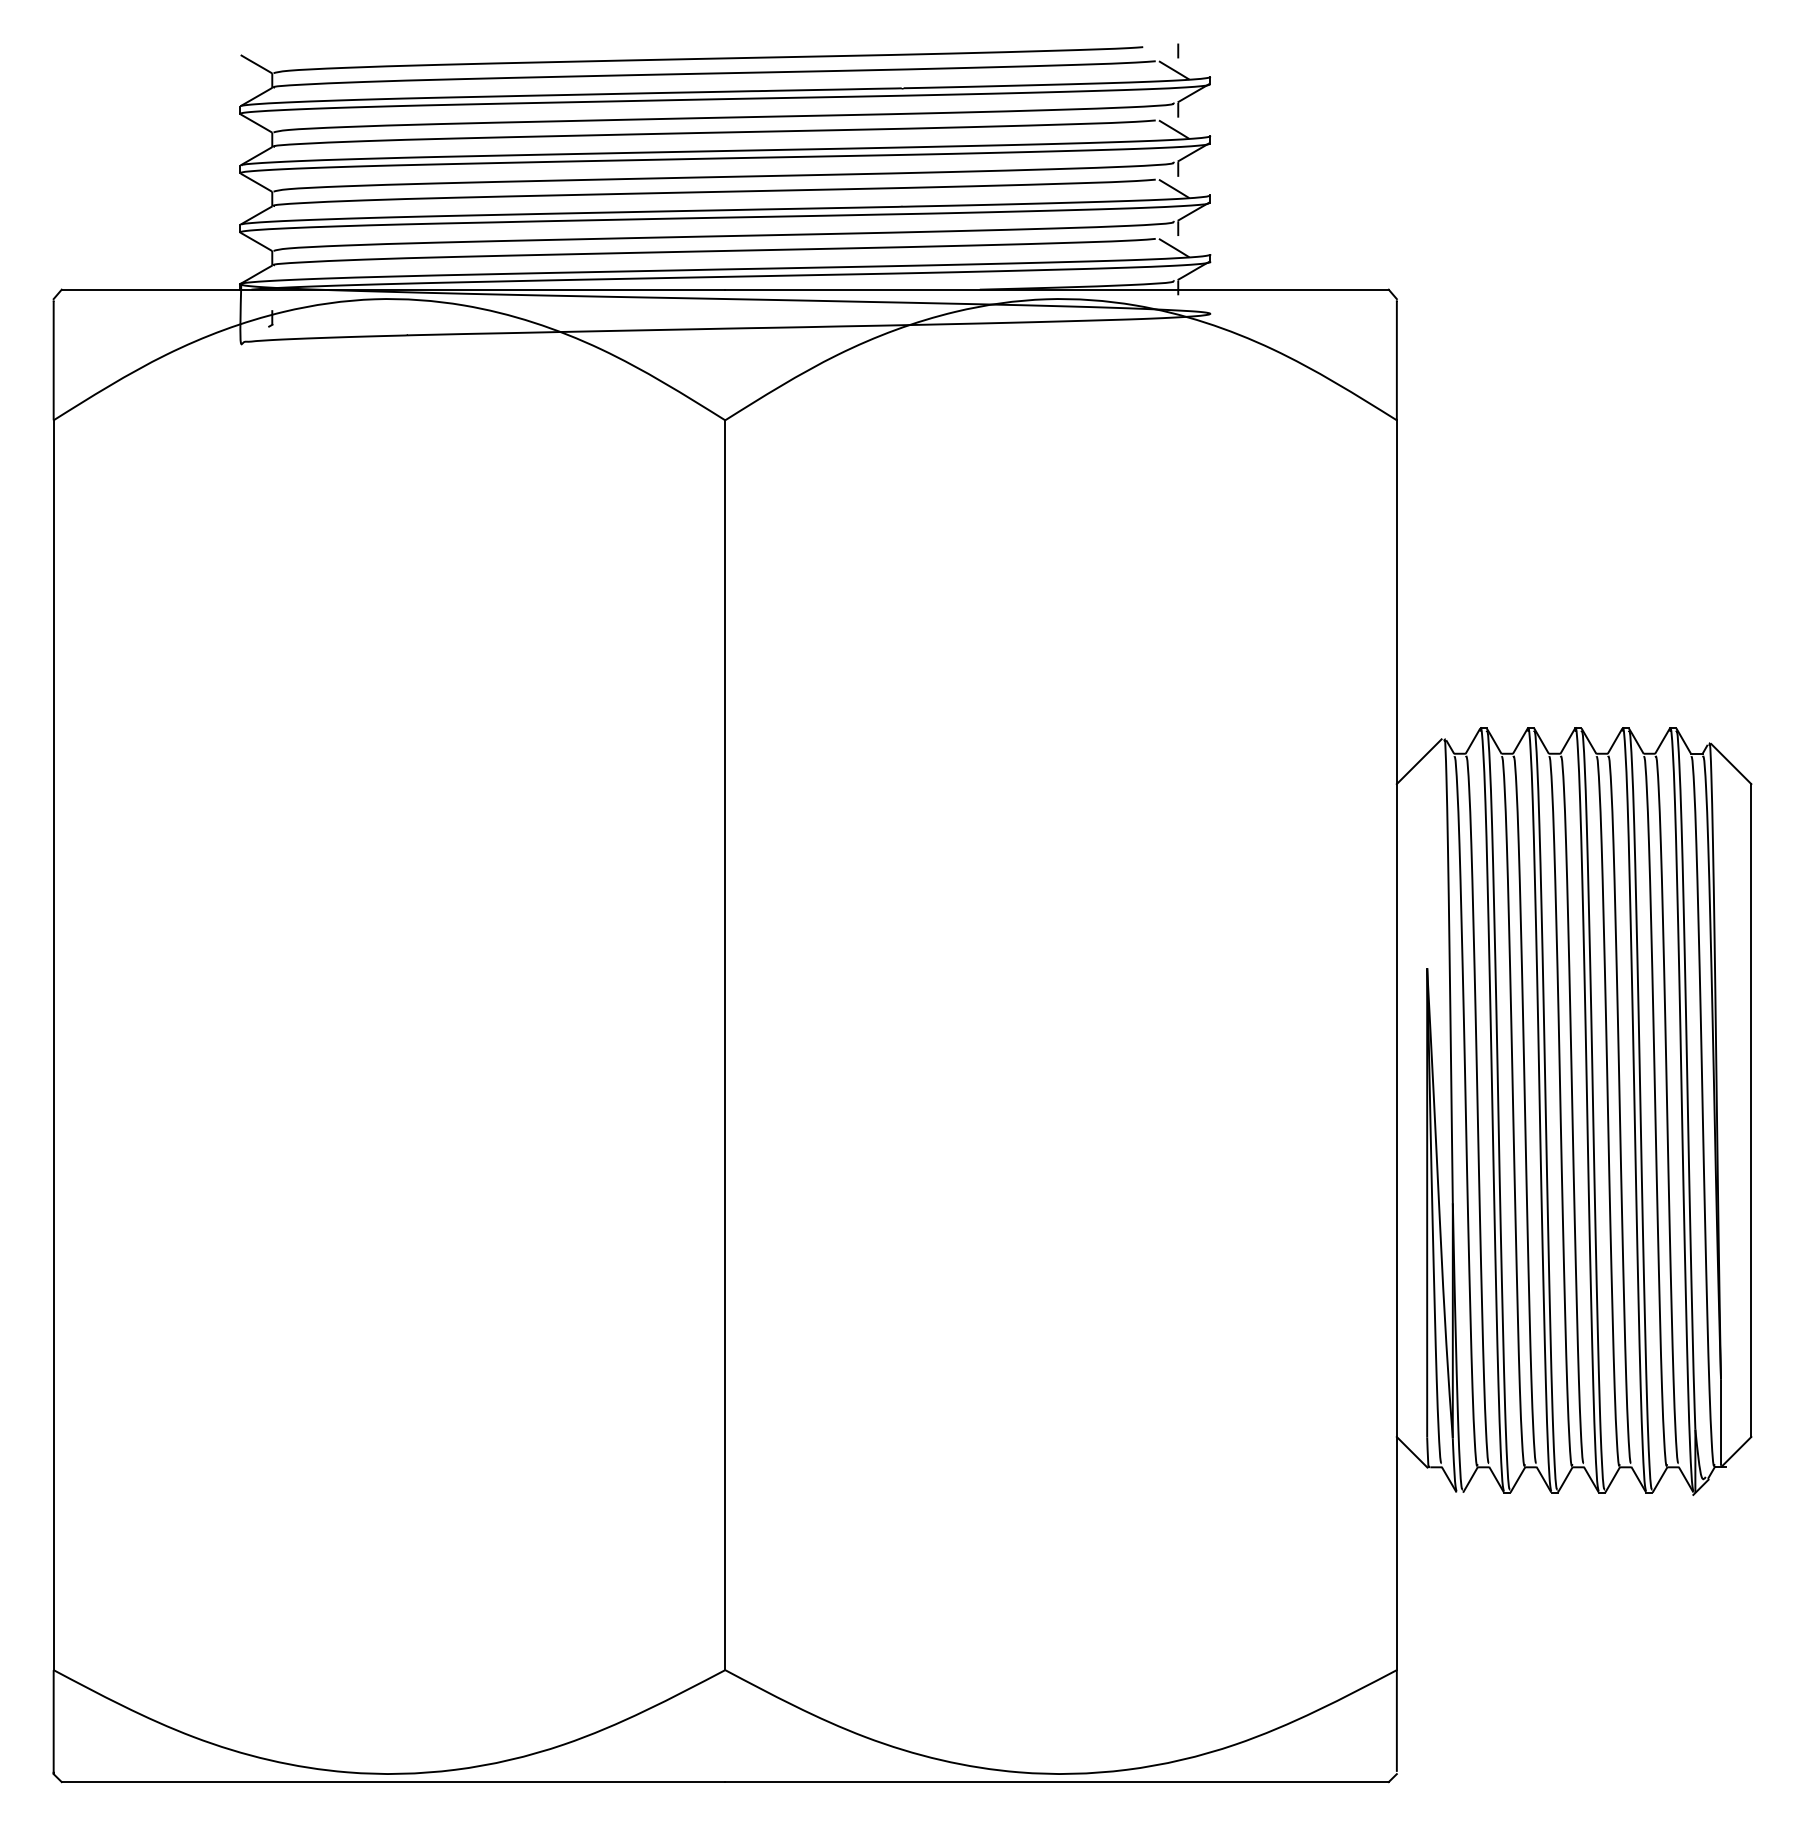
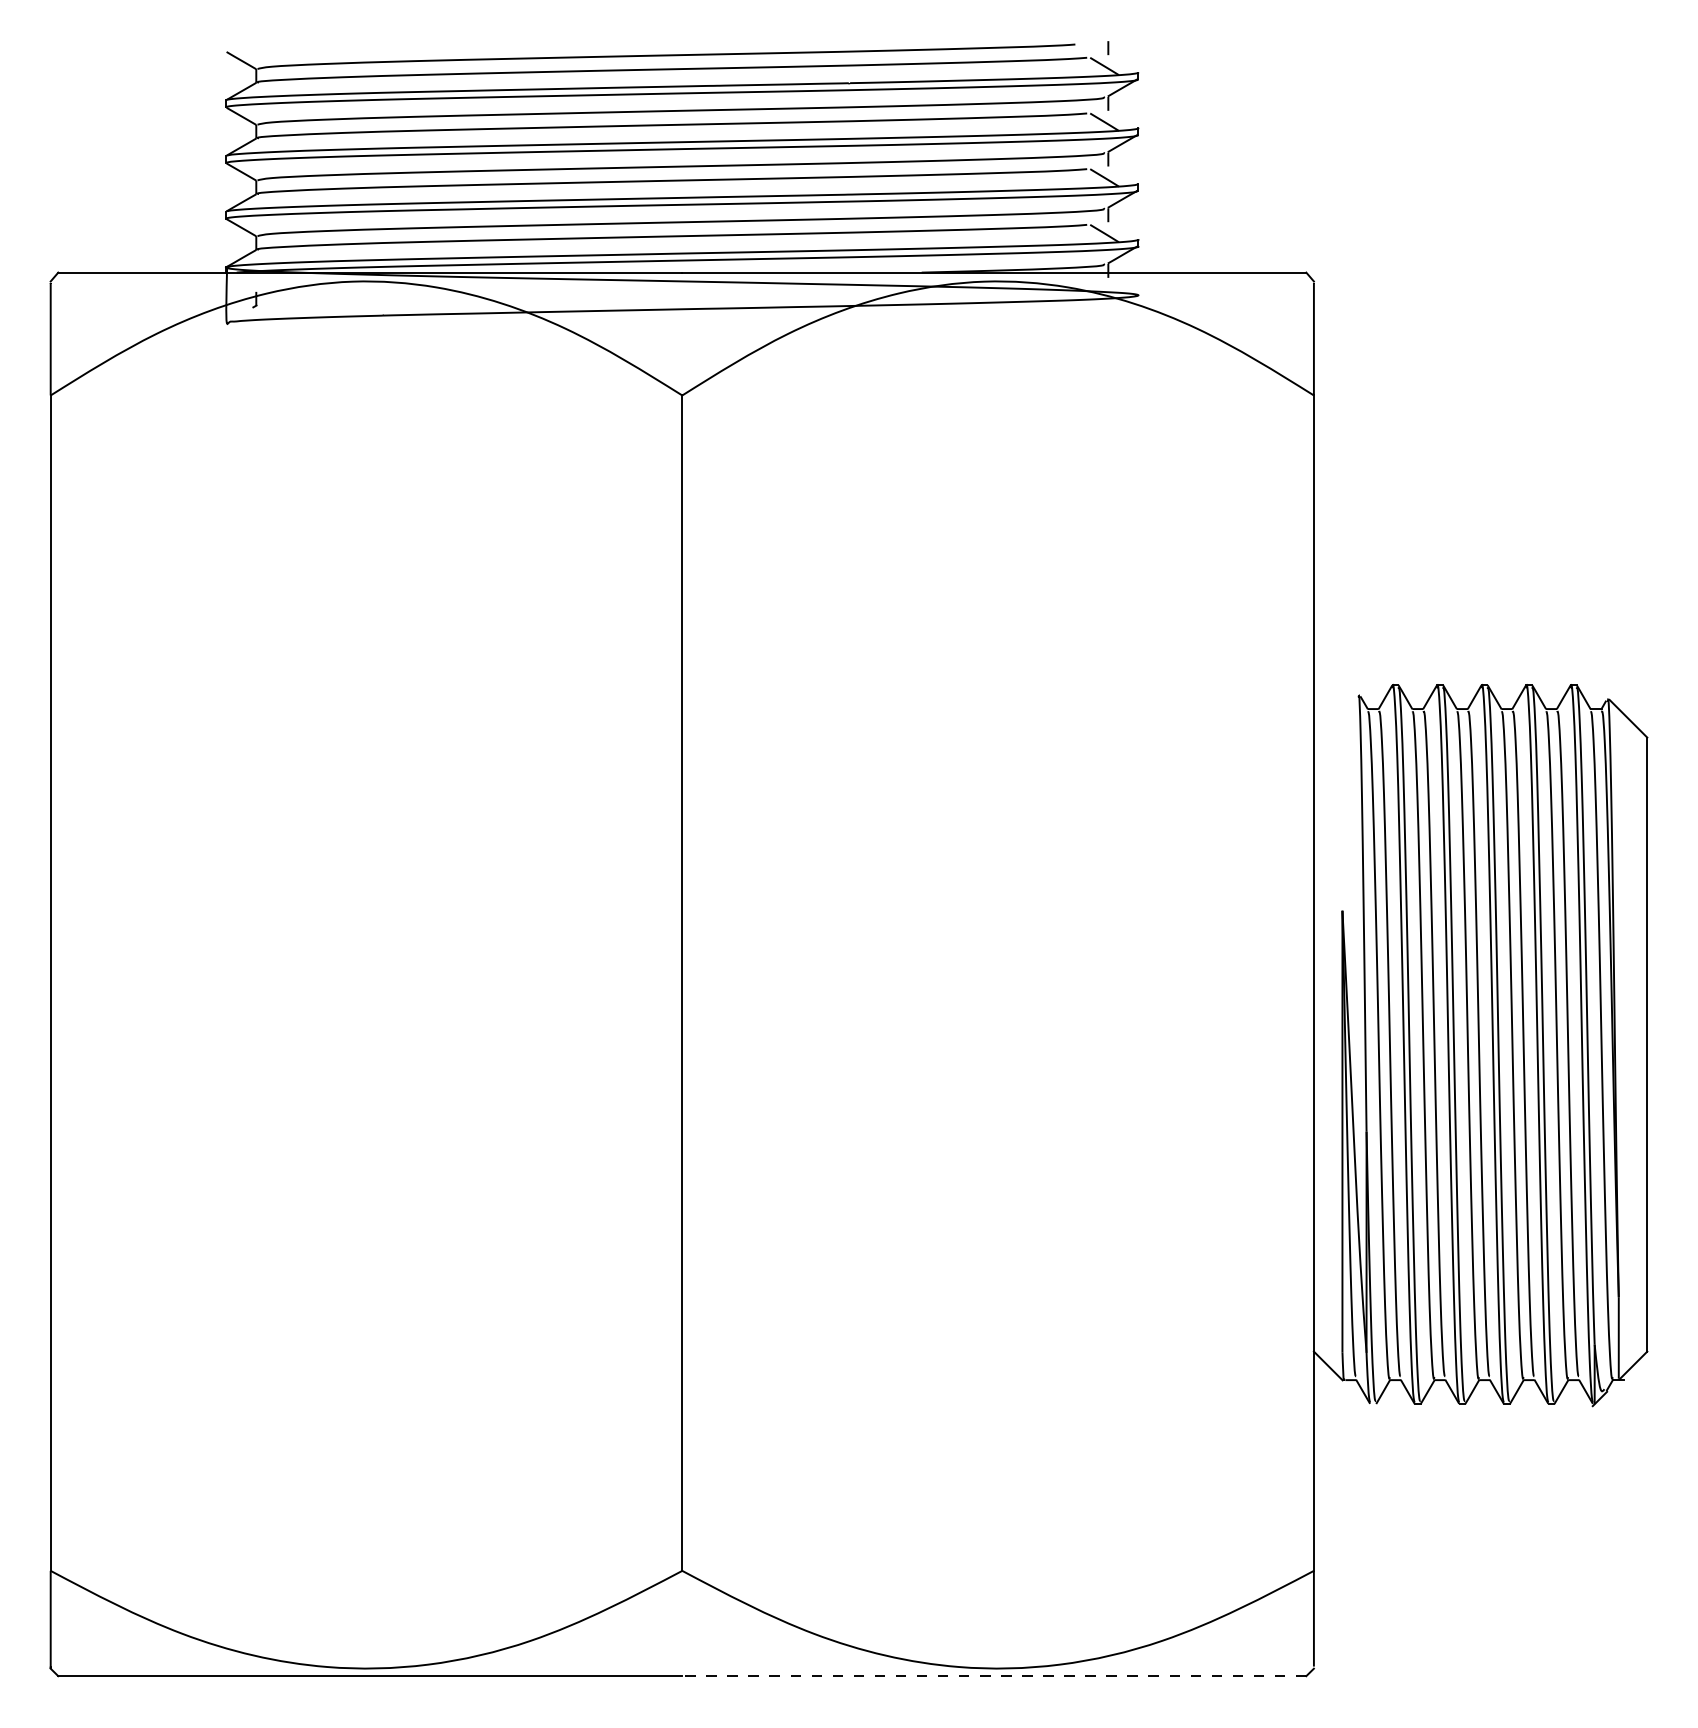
line: (1418, 761) -> (1334, 716), removed
line: (1056, 1782) -> (993, 1676), solid -> dashed

